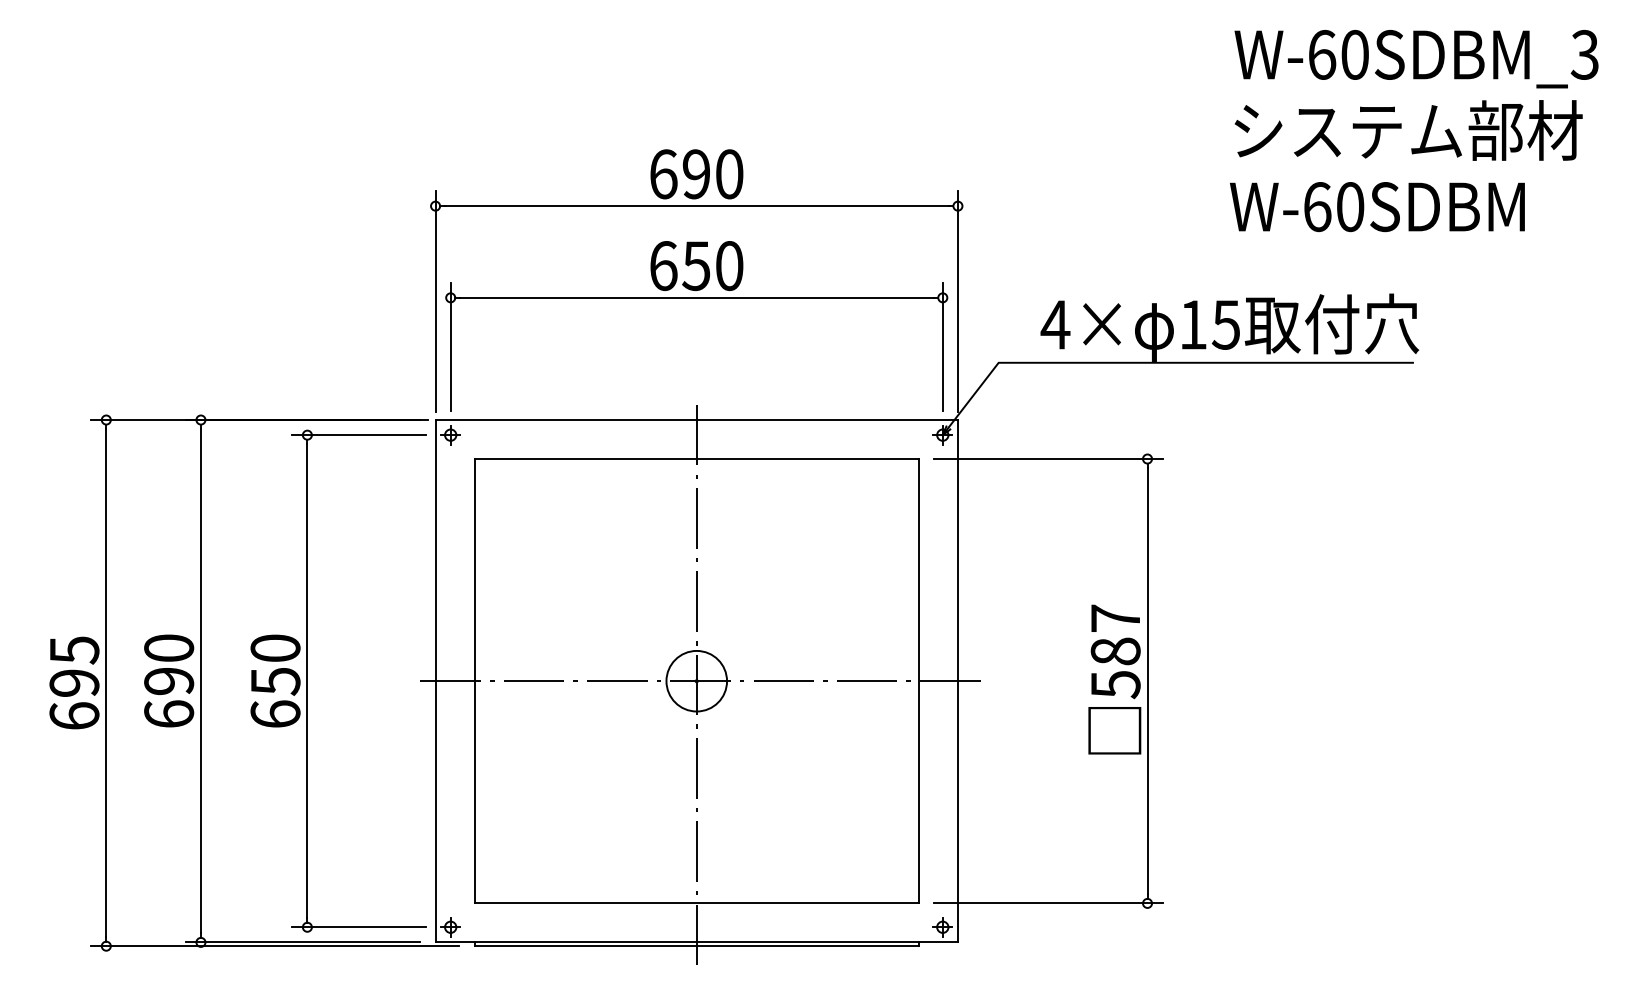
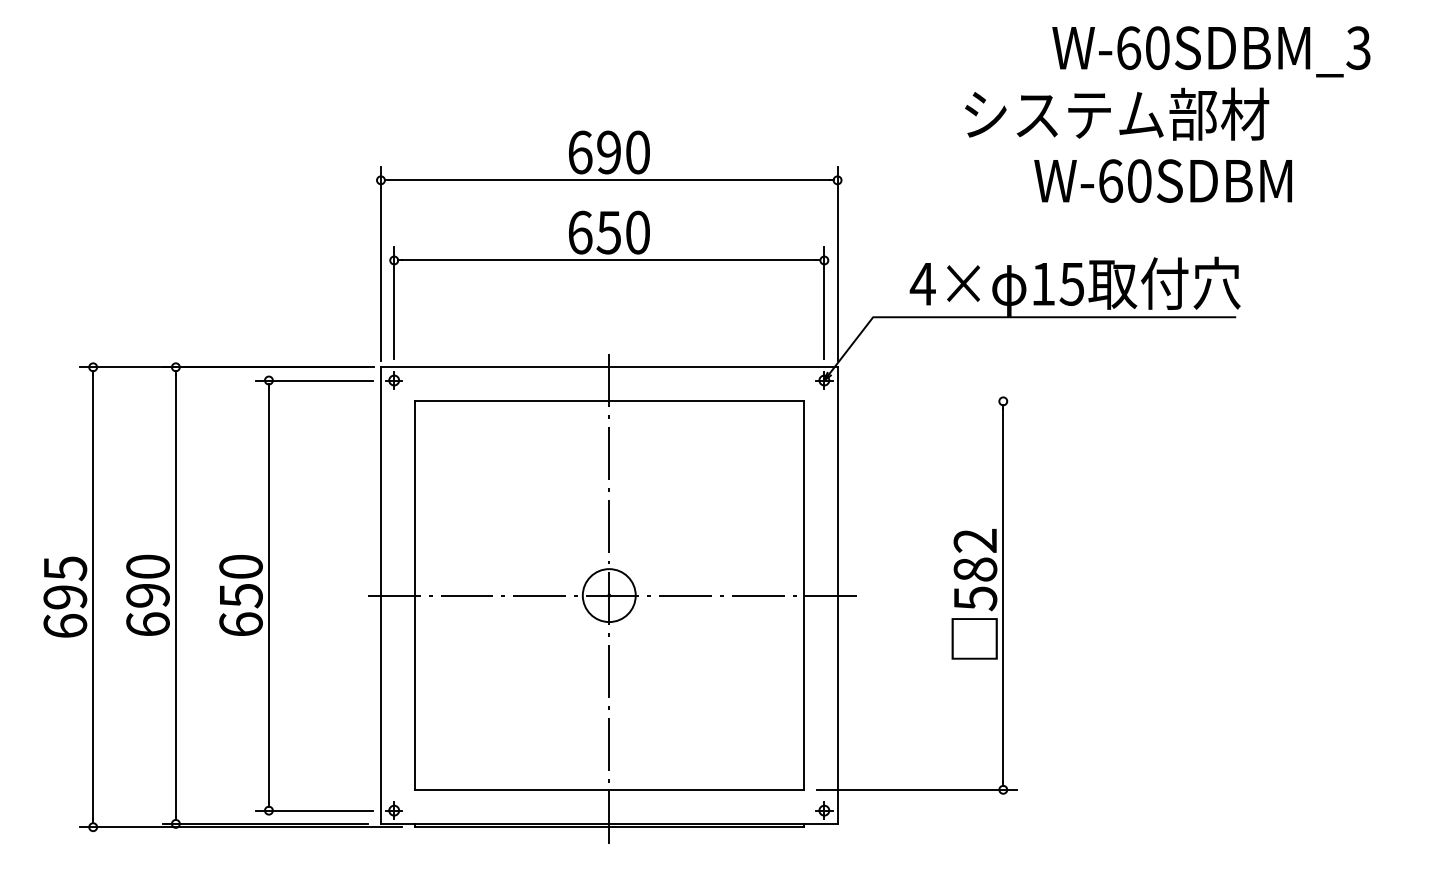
text: (1416, 59) -> (1211, 52), moved
text: (1408, 130) -> (1116, 114), moved
text: (1377, 207) -> (1163, 181), moved
line: (1048, 459) -> (916, 401), removed
text: (1114, 618) -> (974, 540), 587 -> 582

